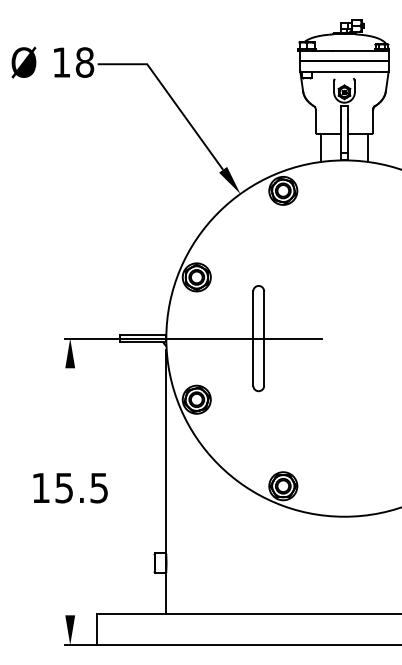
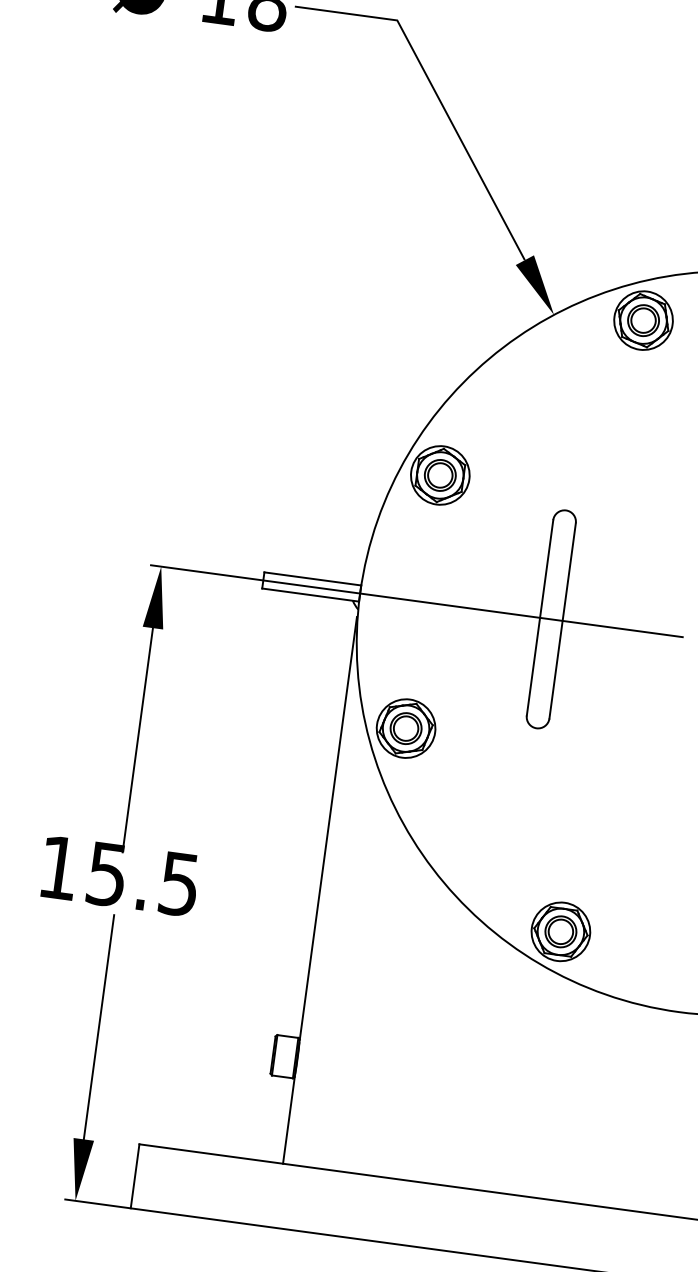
line: (70, 422) -> (138, 740), added
line: (70, 560) -> (99, 1025), added

